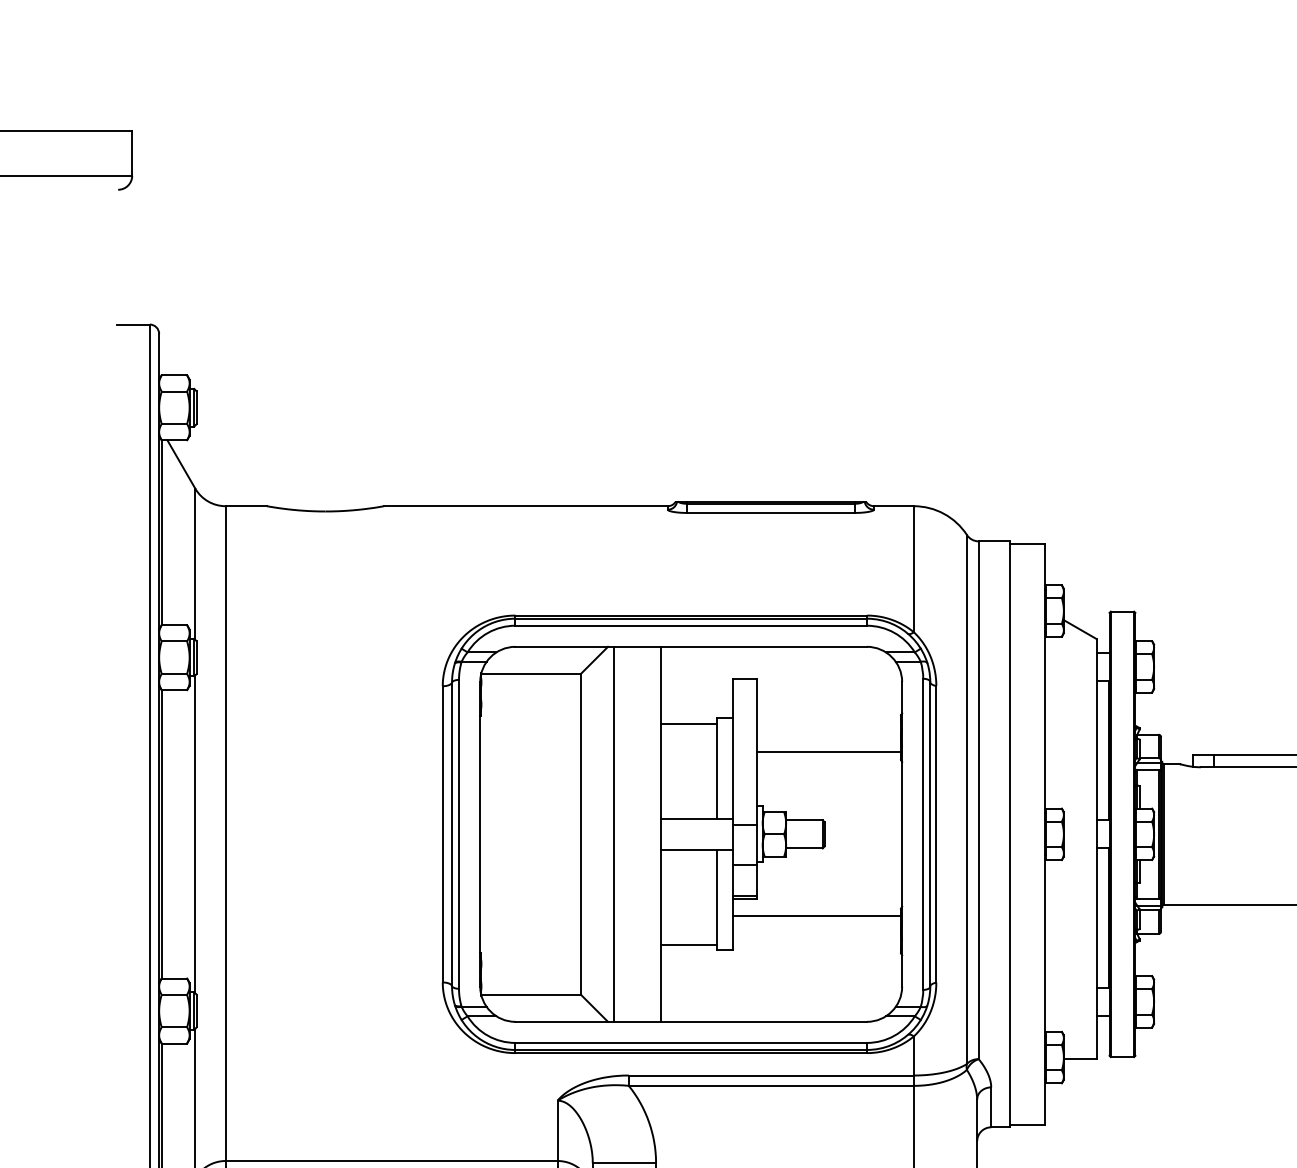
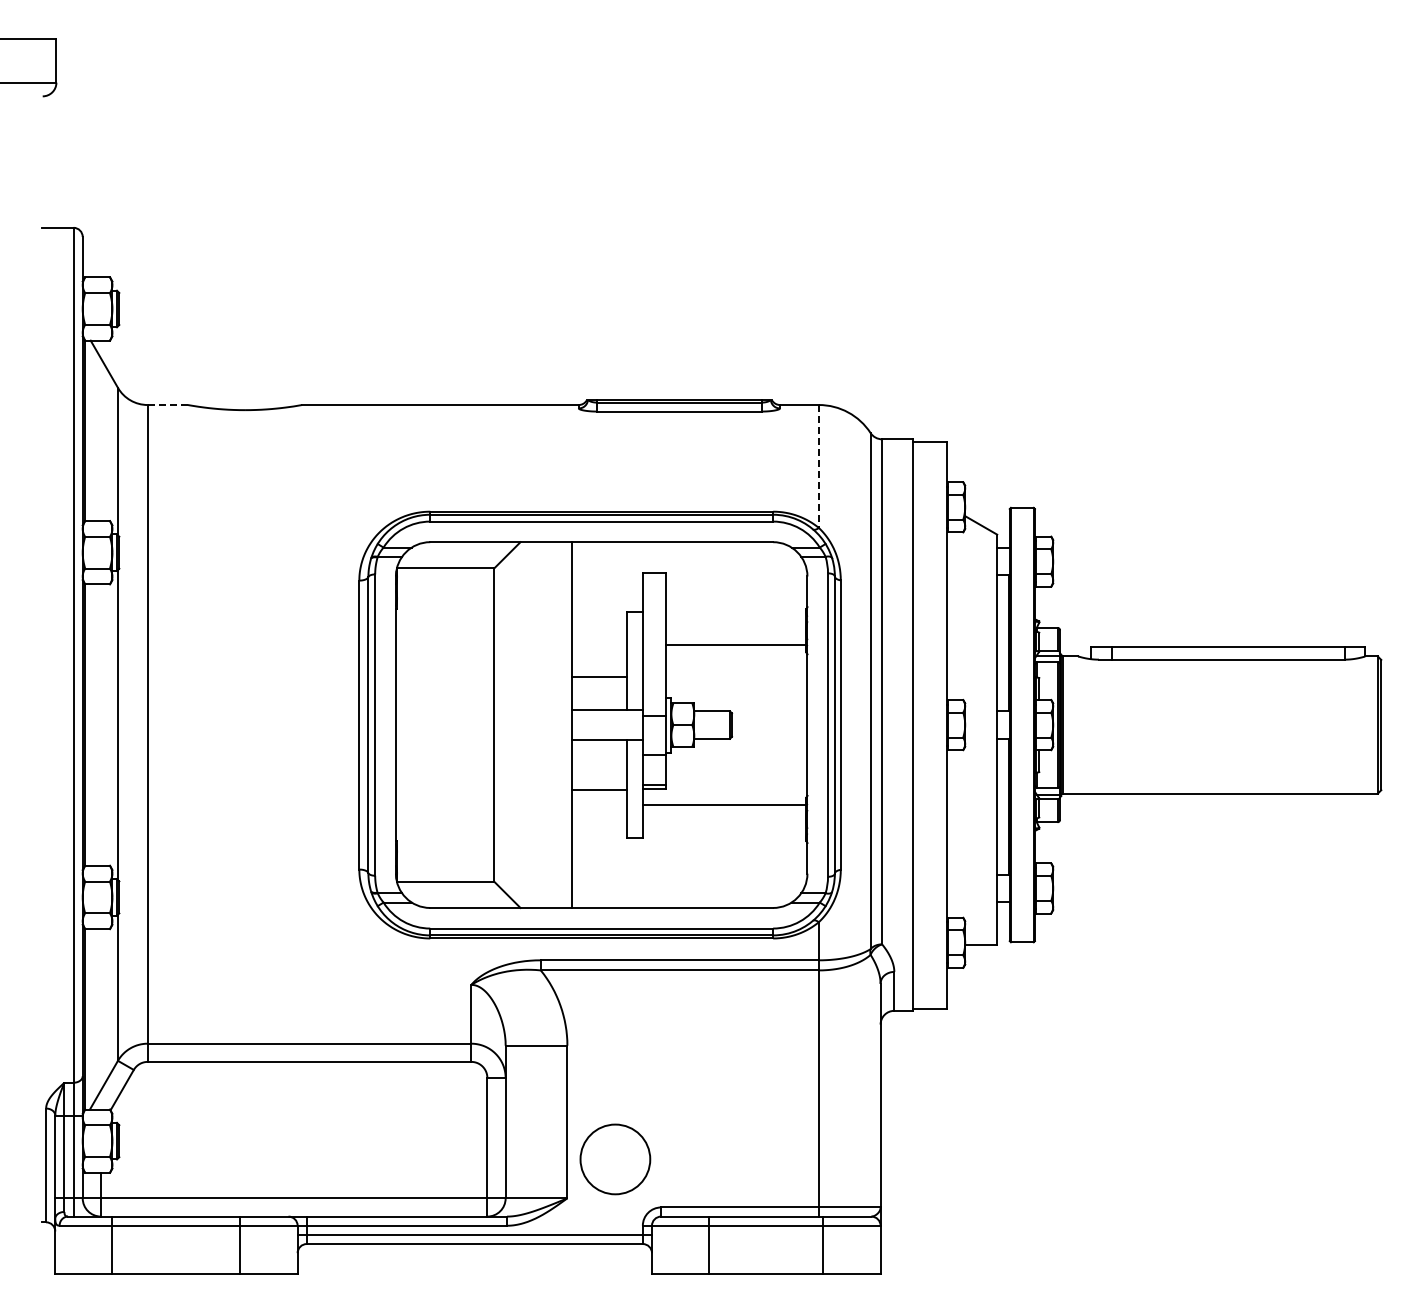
line: (247, 506) -> (168, 405), solid -> dashed
line: (913, 569) -> (818, 466), solid -> dashed
line: (687, 724) -> (598, 677), moved
line: (614, 833) -> (526, 724), removed
line: (687, 944) -> (598, 789), moved

